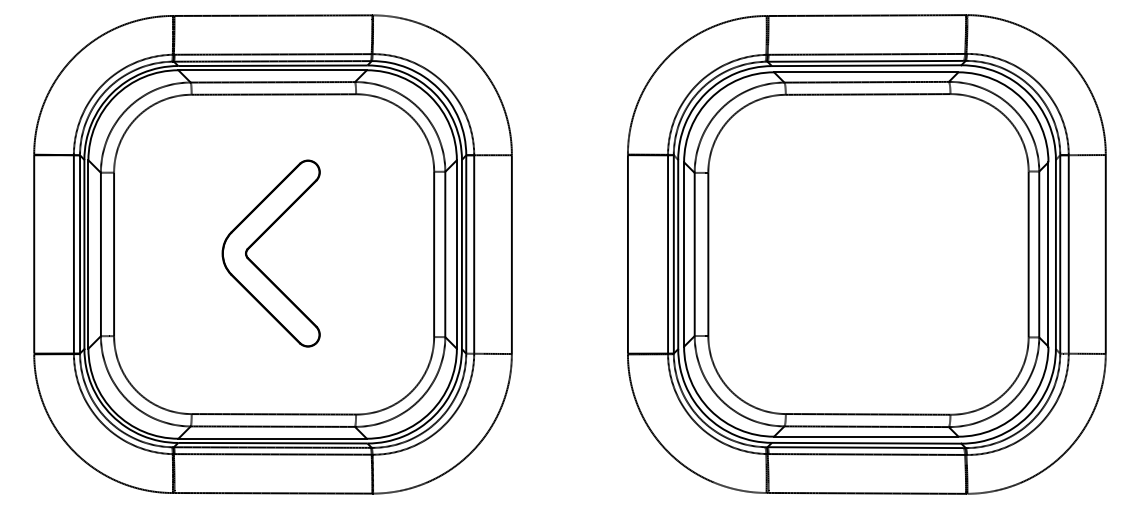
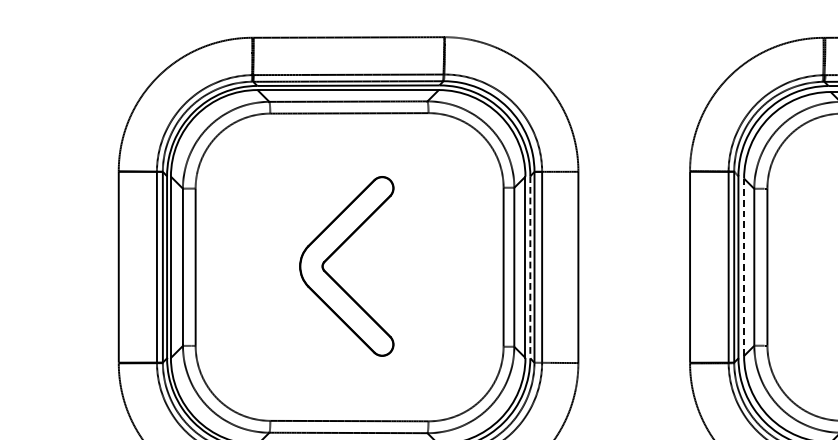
line: (461, 254) -> (529, 267), solid -> dashed
line: (684, 255) -> (744, 268), solid -> dashed

